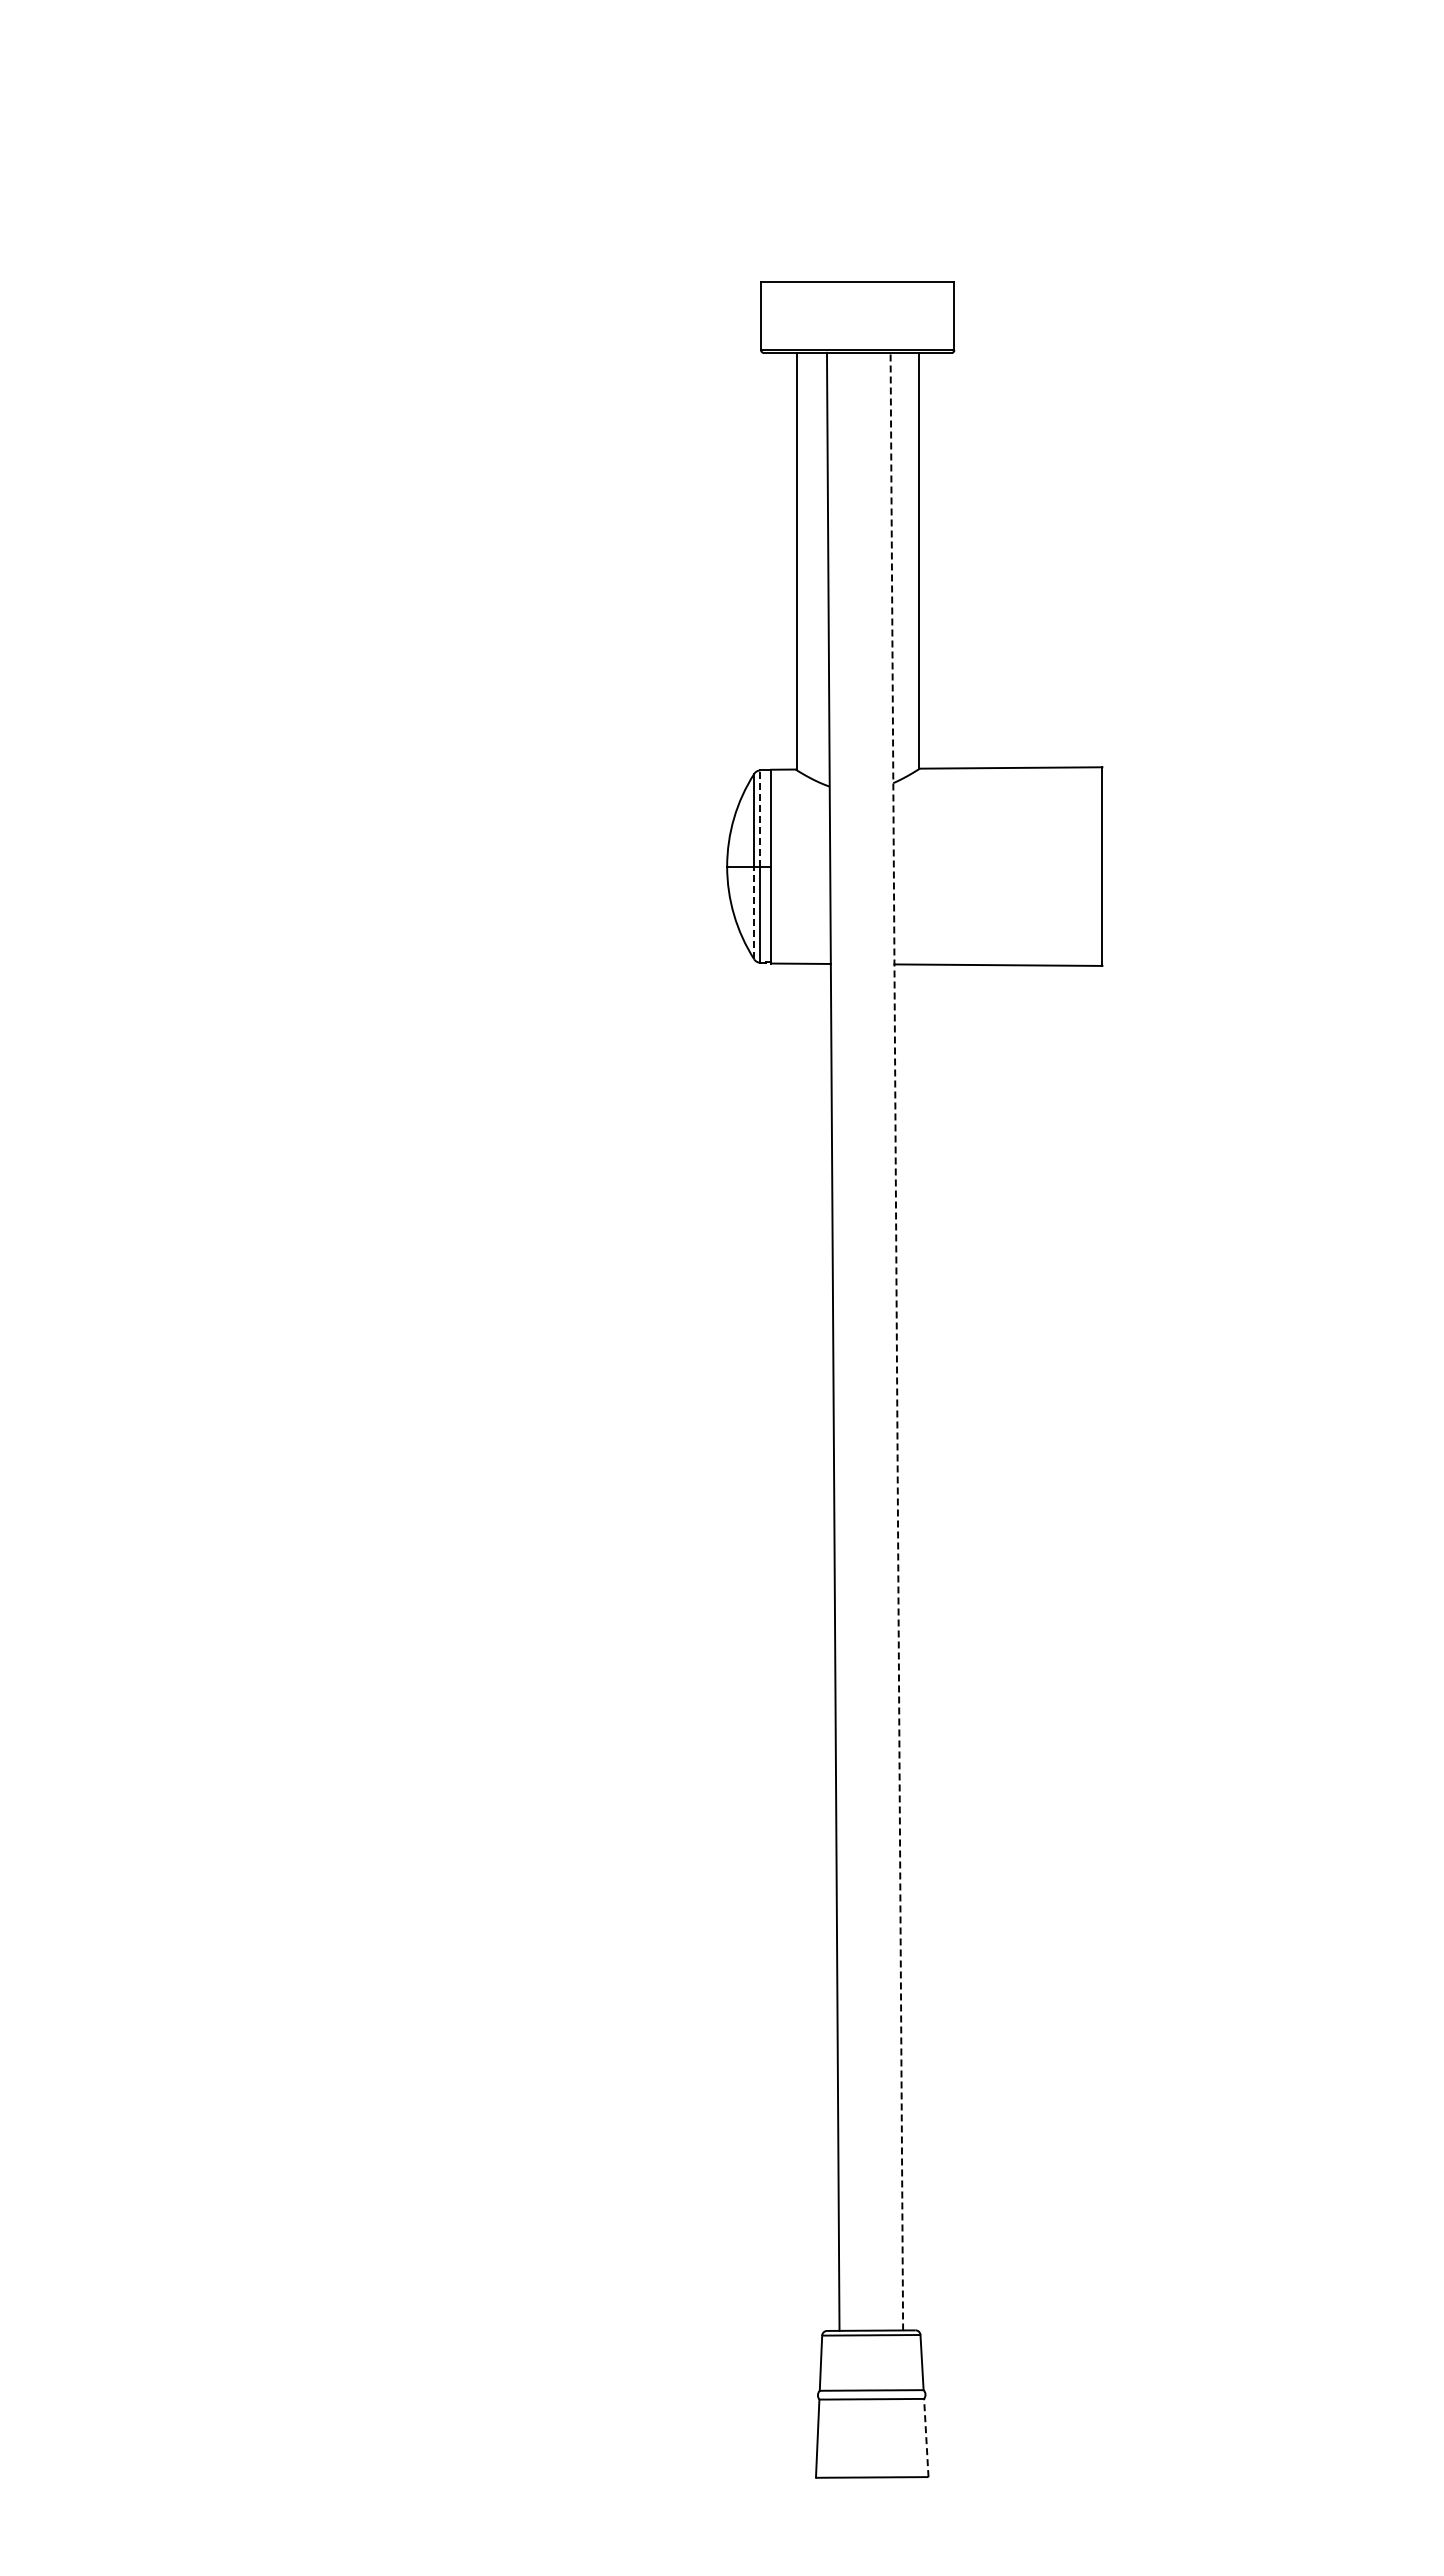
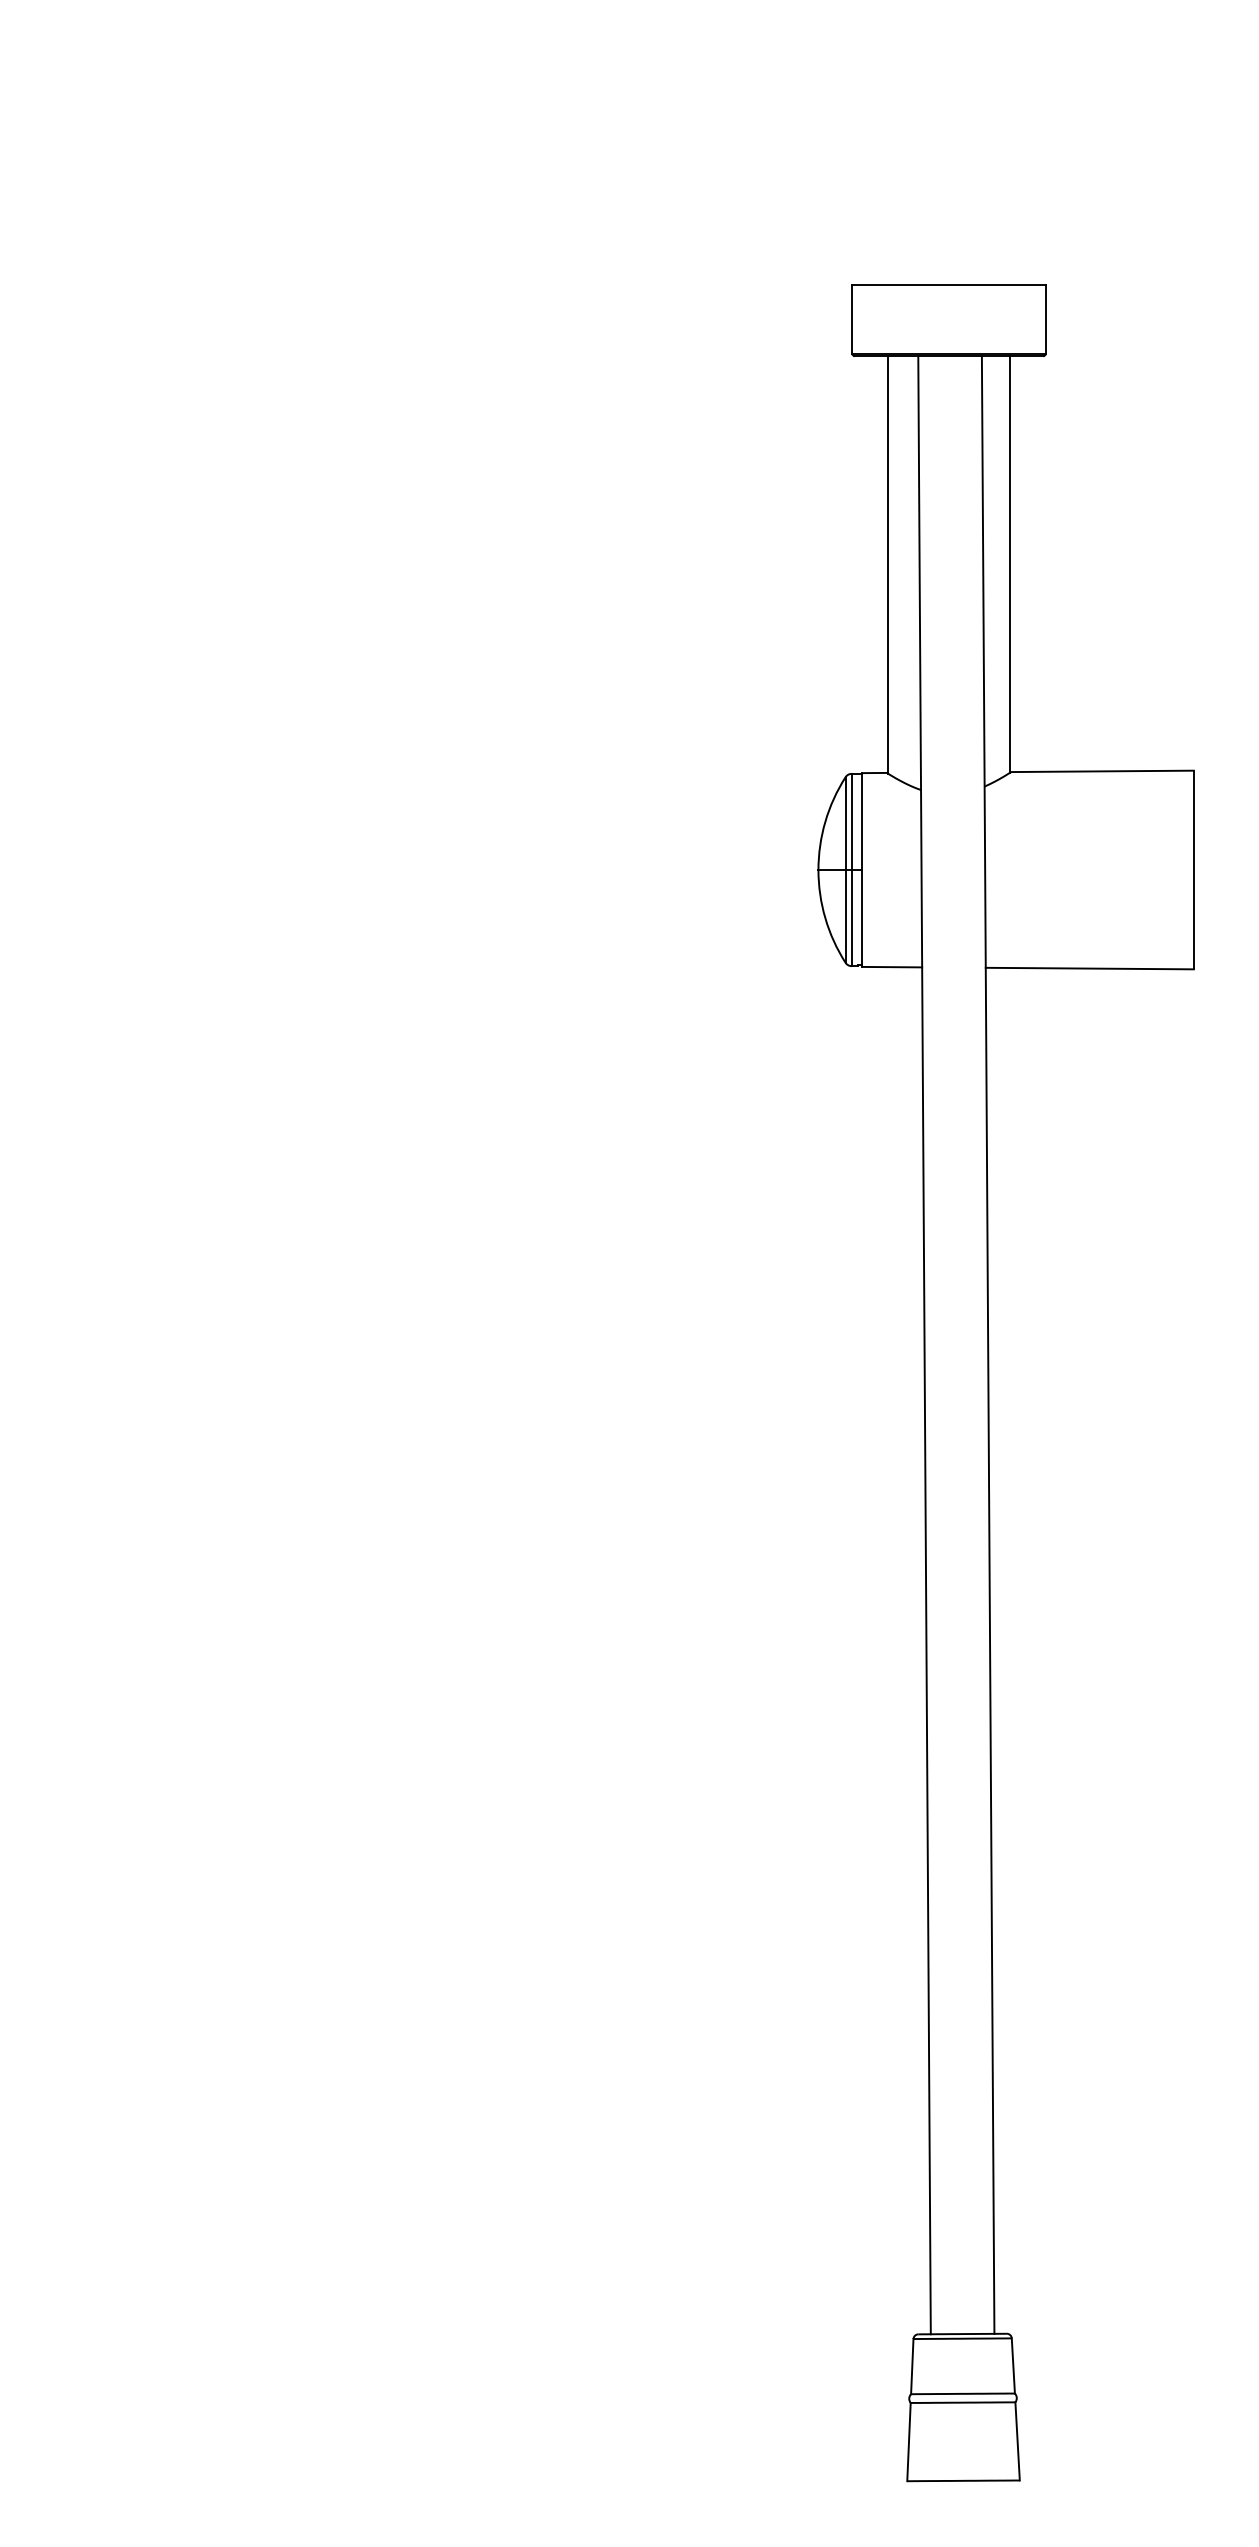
line: (760, 818) -> (851, 821), dashed -> solid
line: (754, 912) -> (845, 915), dashed -> solid
line: (896, 1341) -> (987, 1344), dashed -> solid
line: (926, 2437) -> (1017, 2440), dashed -> solid

